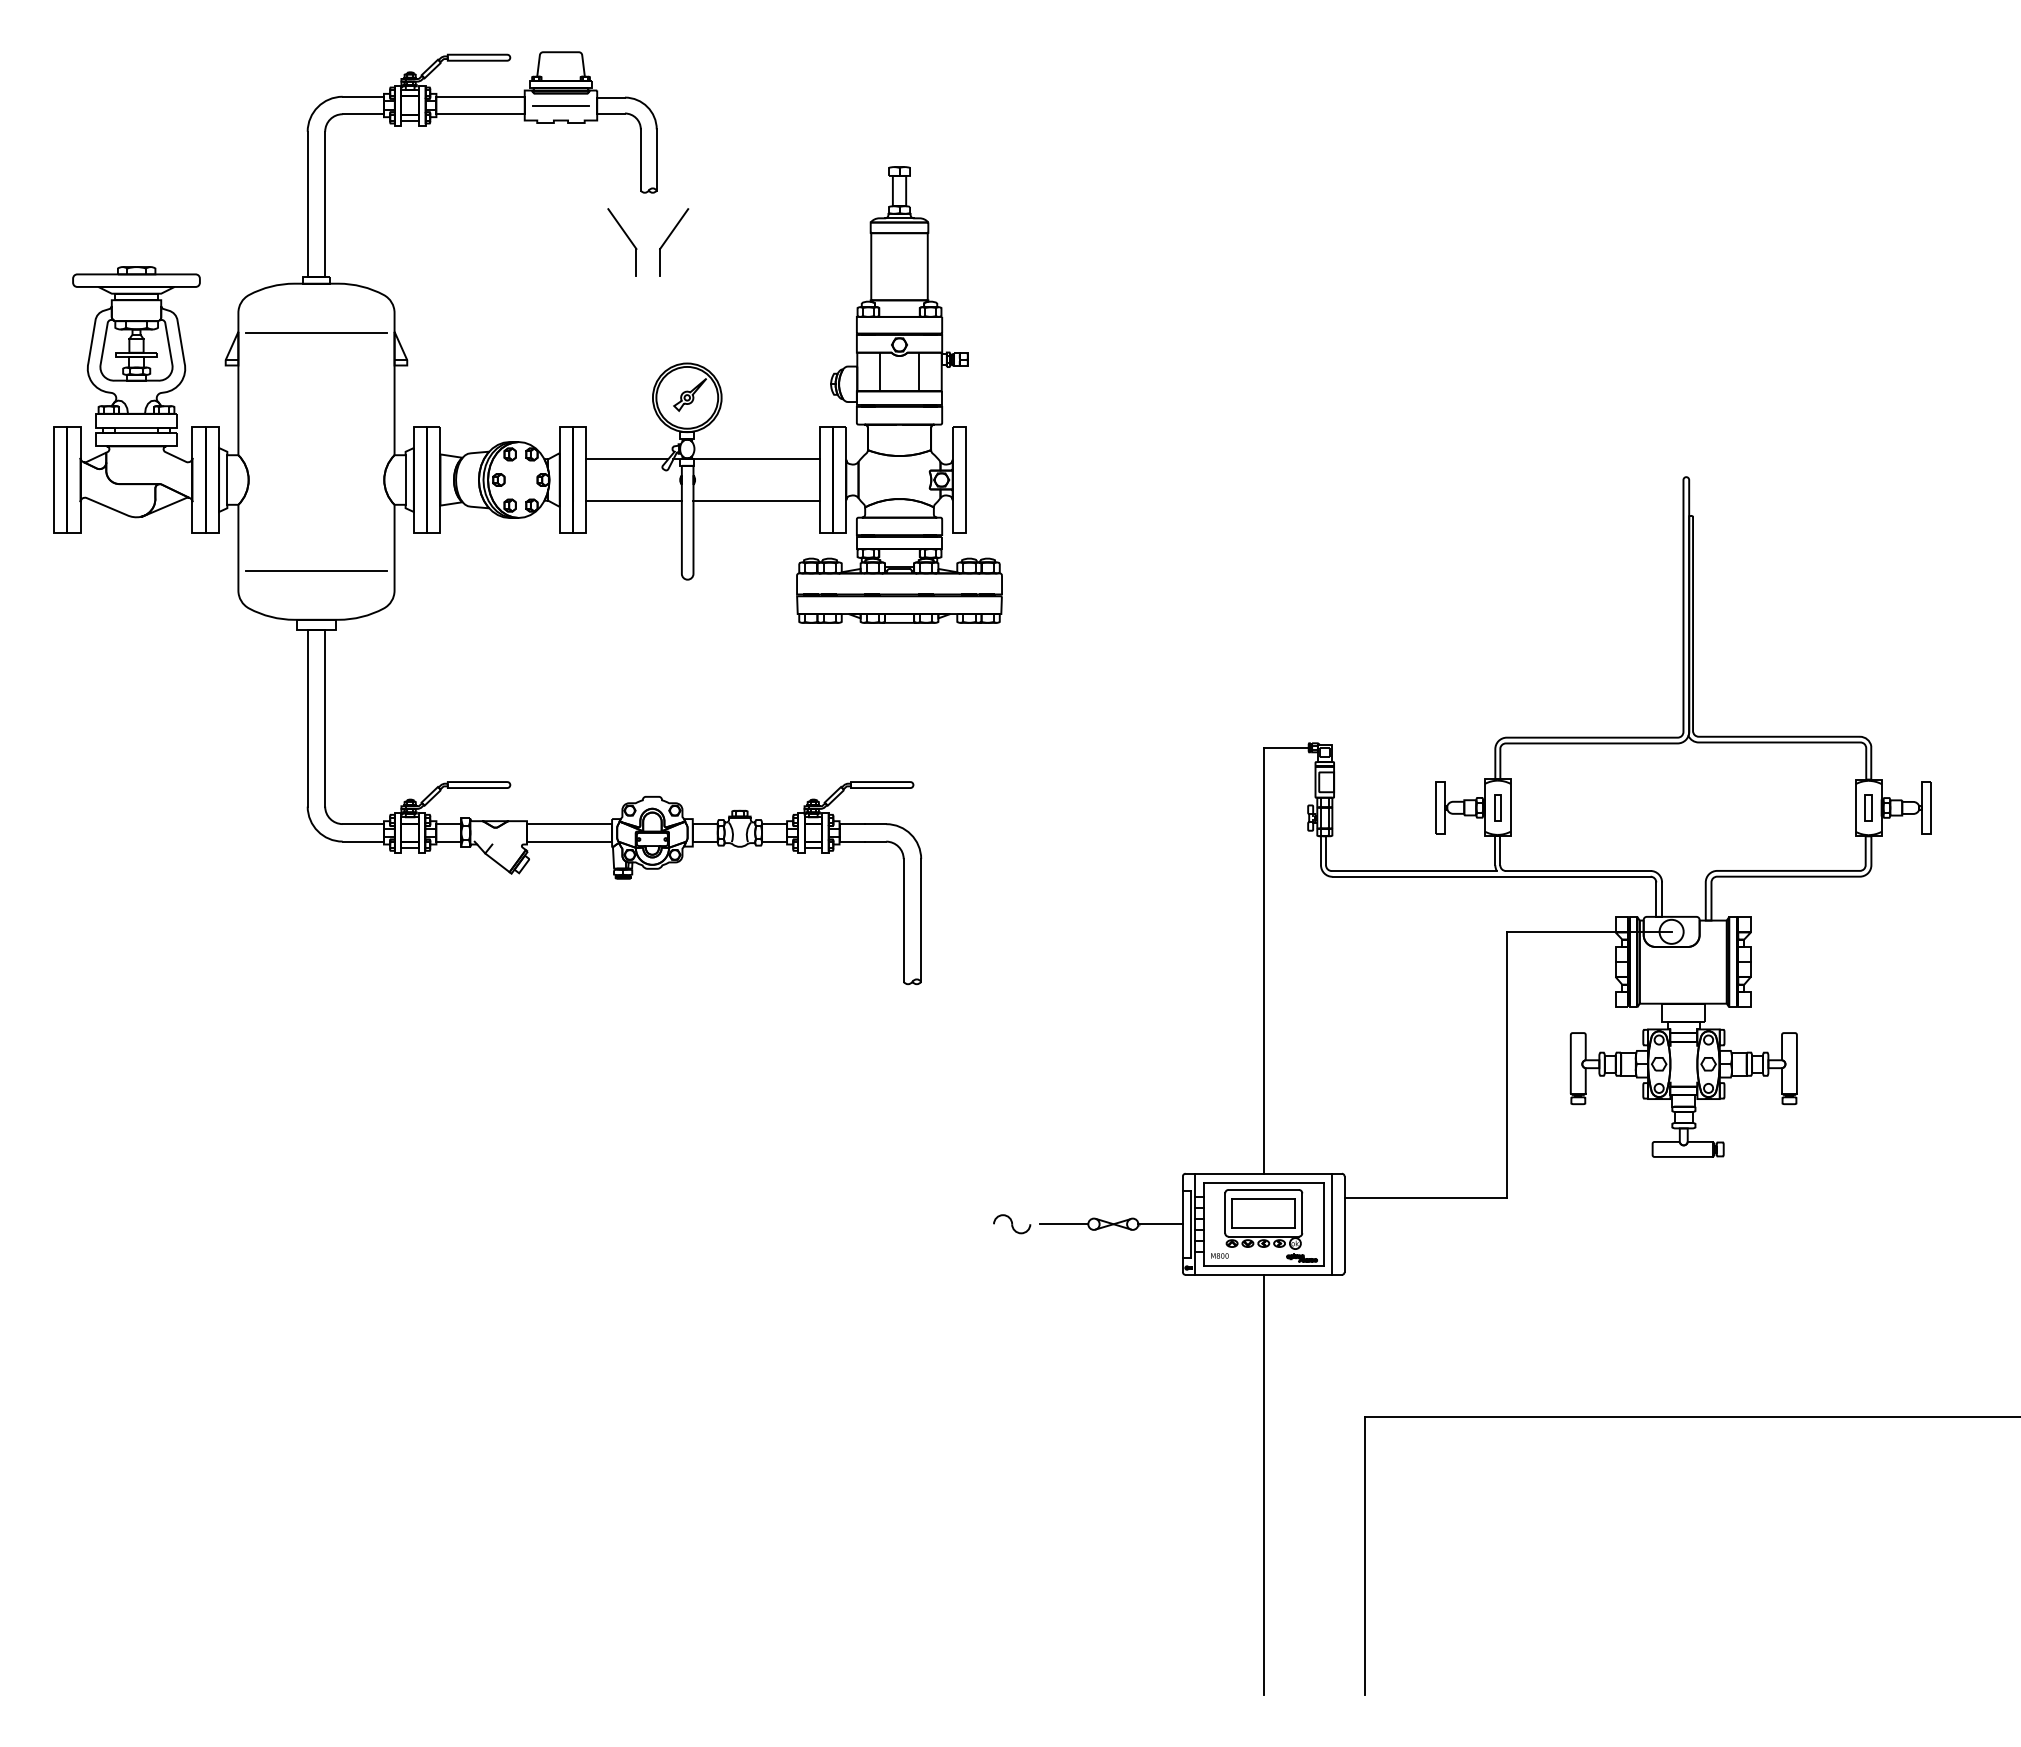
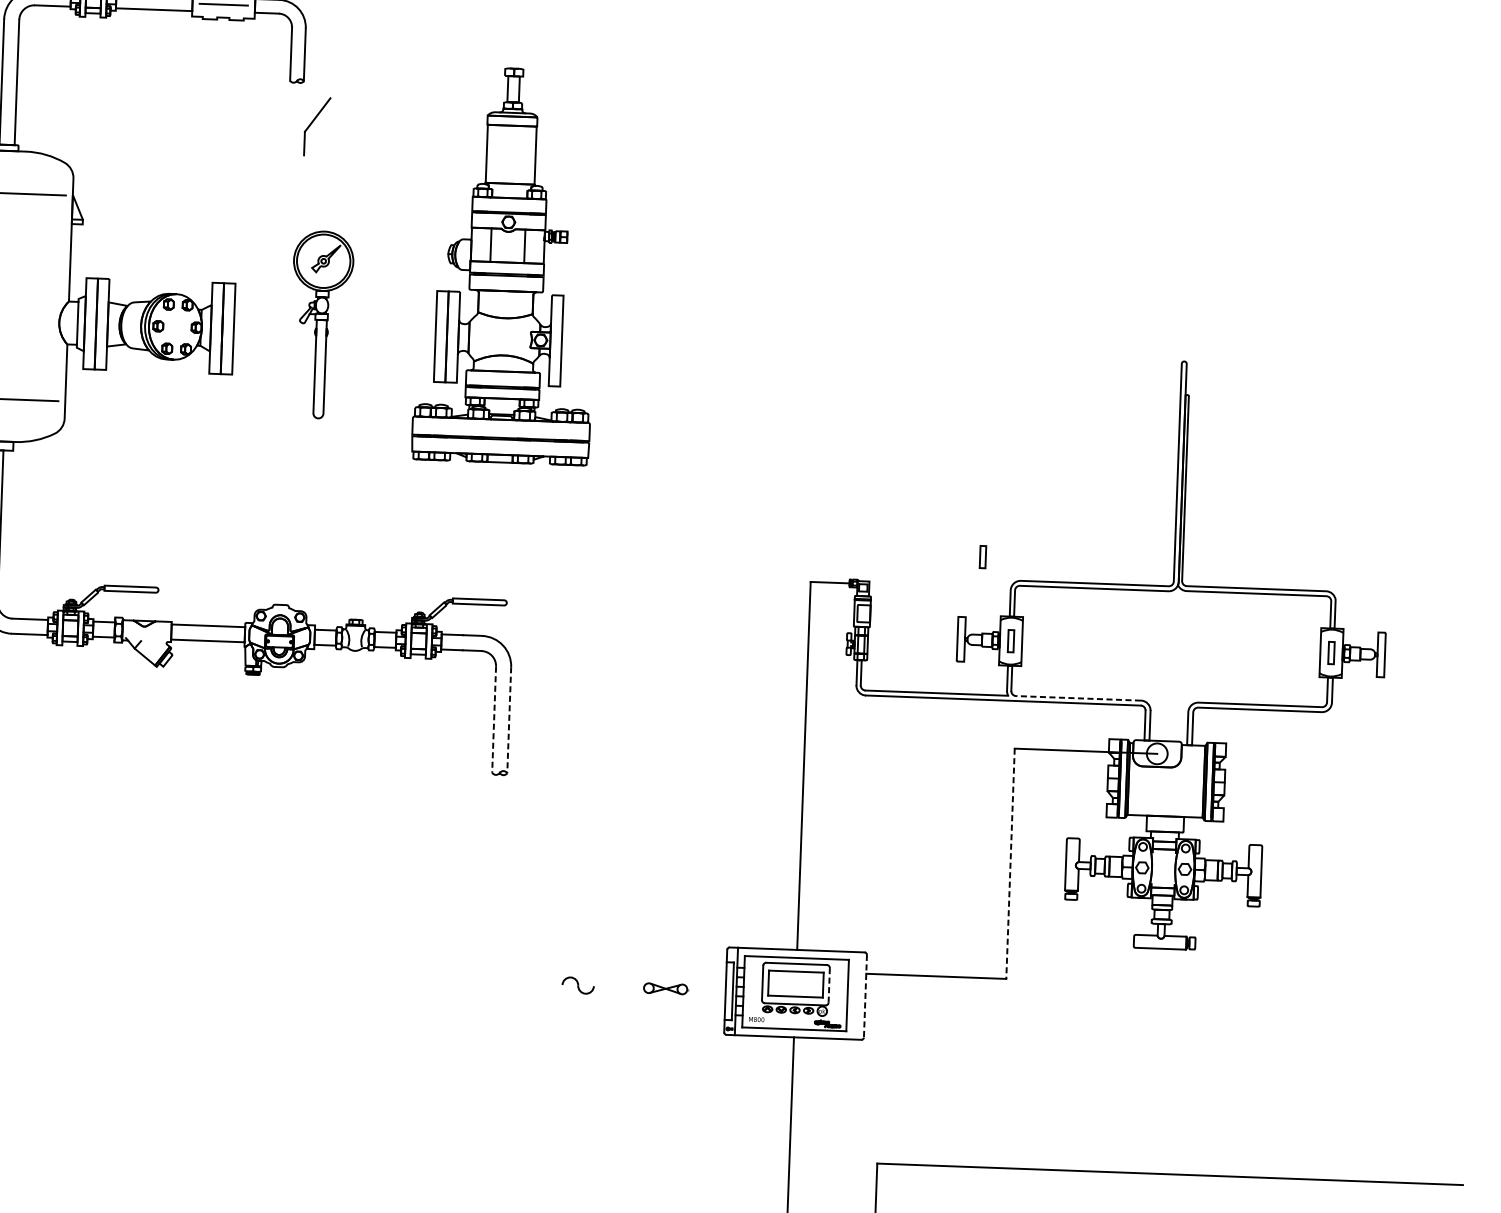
part: (627, 238) -> (277, 121), removed
line: (627, 459) -> (270, 312), removed
line: (756, 459) -> (381, 316), removed
line: (633, 500) -> (273, 348), removed
line: (756, 500) -> (380, 352), removed
part: (1461, 711) -> (982, 556), added
line: (1577, 871) -> (1077, 698), solid -> dashed
line: (903, 920) -> (493, 719), solid -> dashed
line: (921, 920) -> (509, 720), solid -> dashed
line: (1506, 1065) -> (1010, 864), solid -> dashed
line: (1302, 1213) -> (829, 985), solid -> dashed
line: (1332, 1223) -> (855, 995), removed
line: (1064, 1224) -> (623, 987), removed
line: (1160, 1224) -> (706, 990), removed
line: (1344, 1224) -> (865, 996), solid -> dashed

